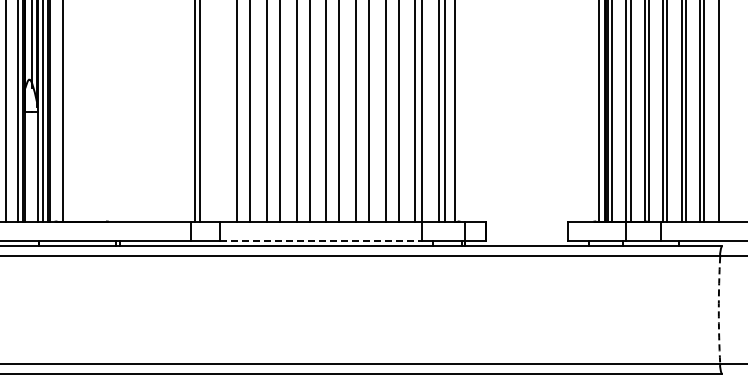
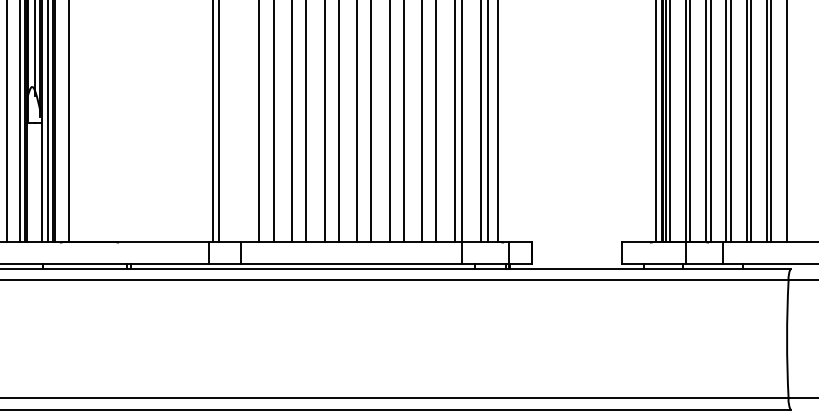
line: (321, 240) -> (352, 263), dashed -> solid
arc: (718, 310) -> (786, 339), dashed -> solid

